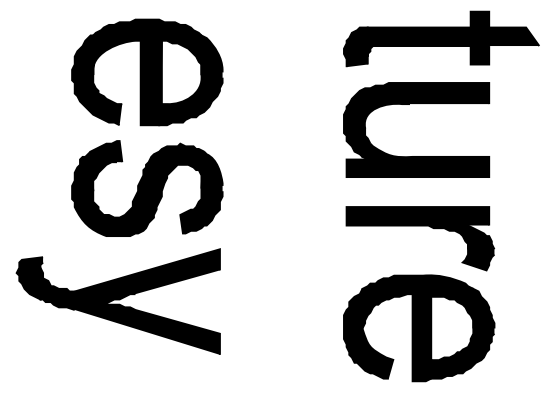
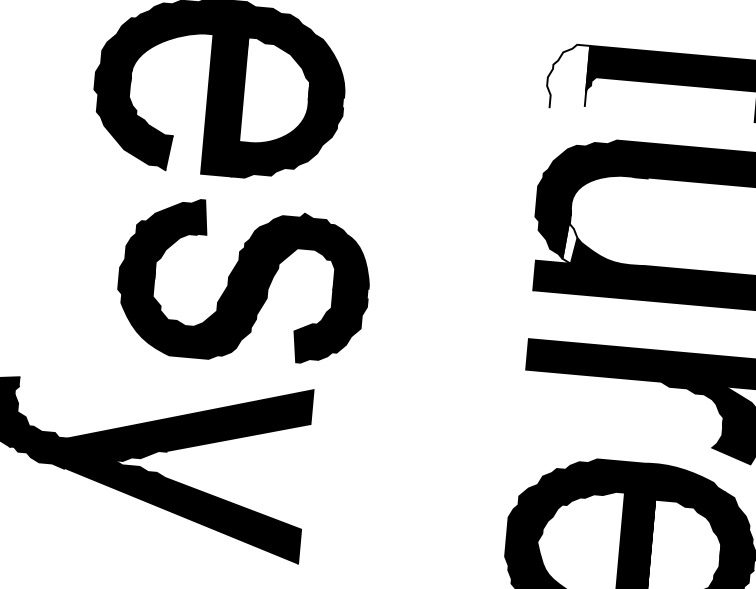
fill: (355, 47) -> (567, 77), removed
fill: (366, 143) -> (571, 237), removed
part: (147, 188) -> (244, 282), moved

